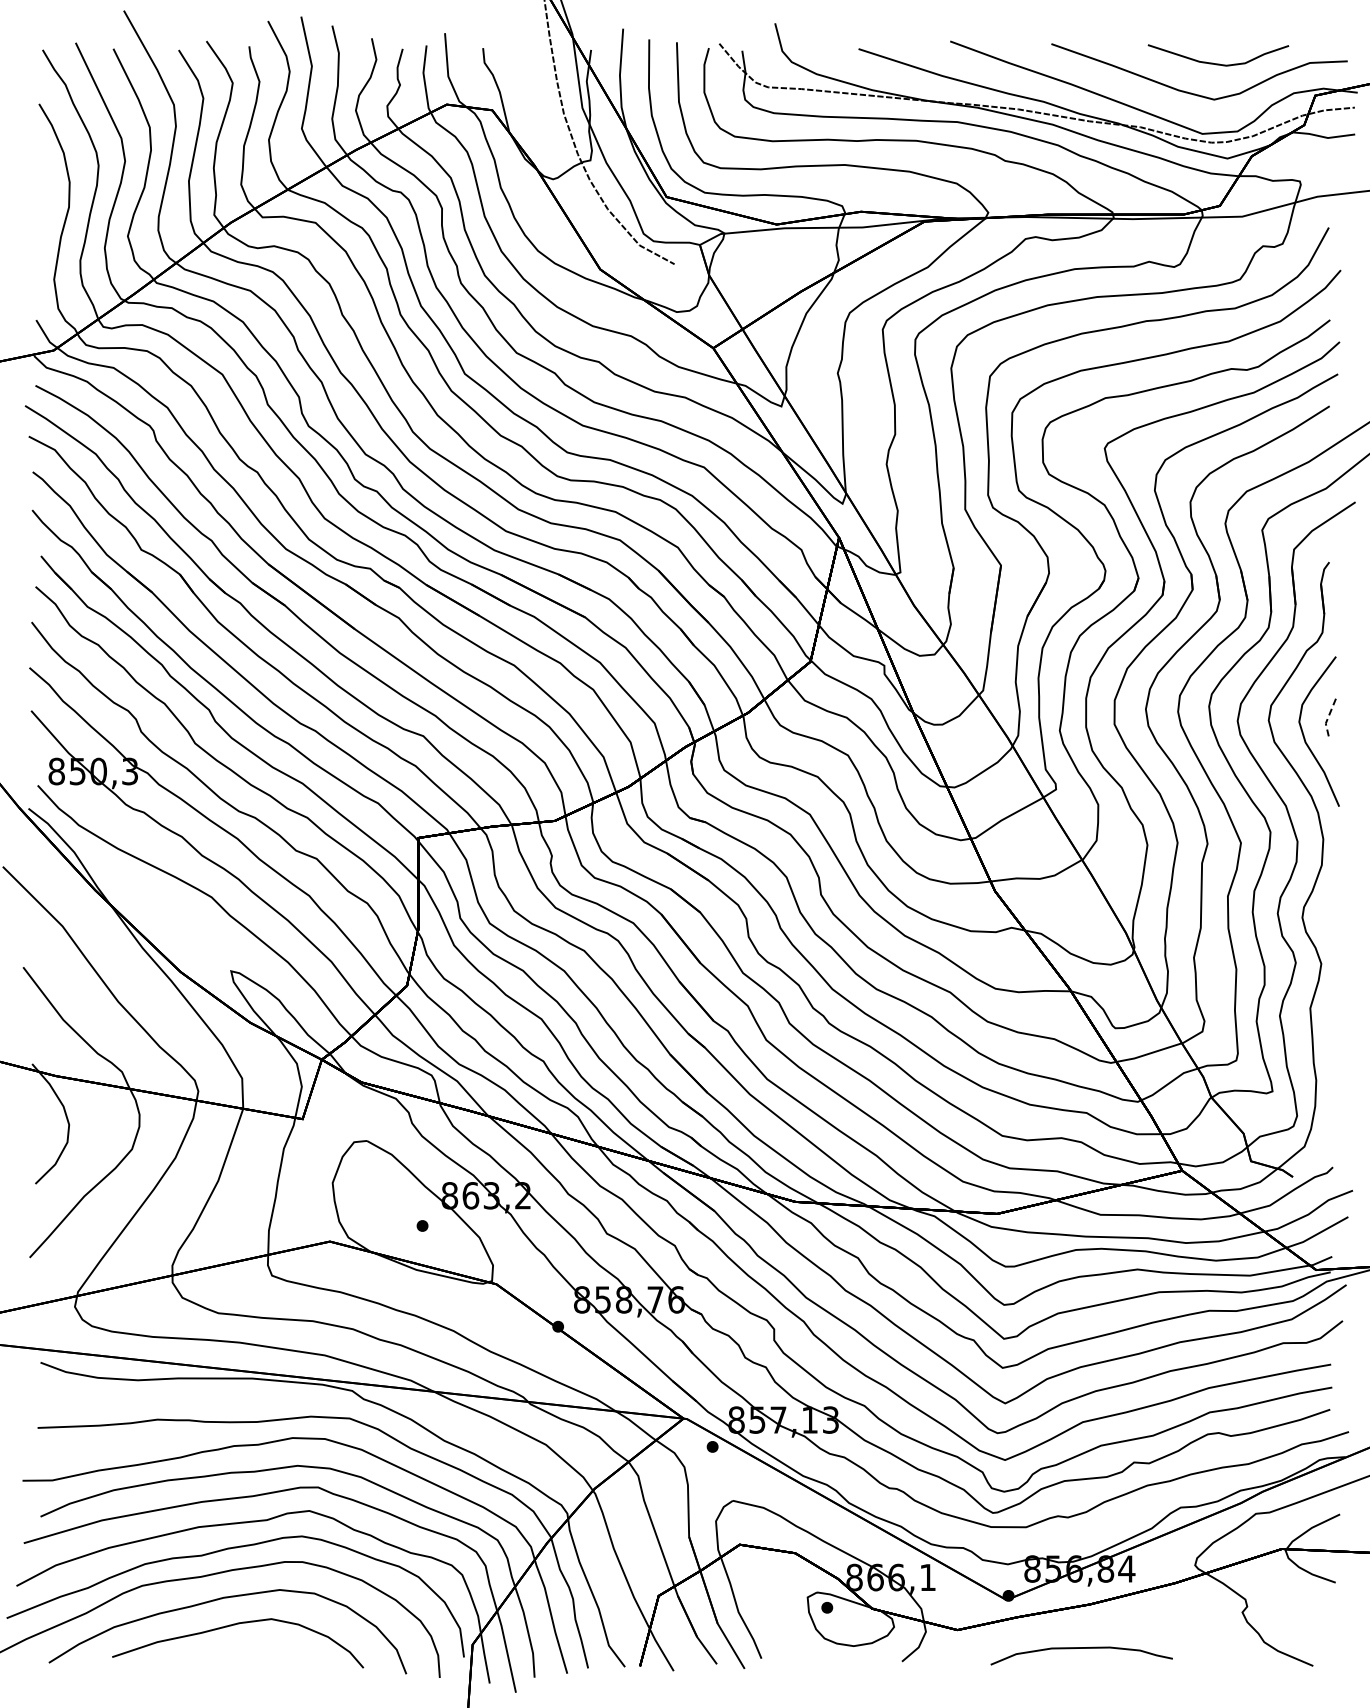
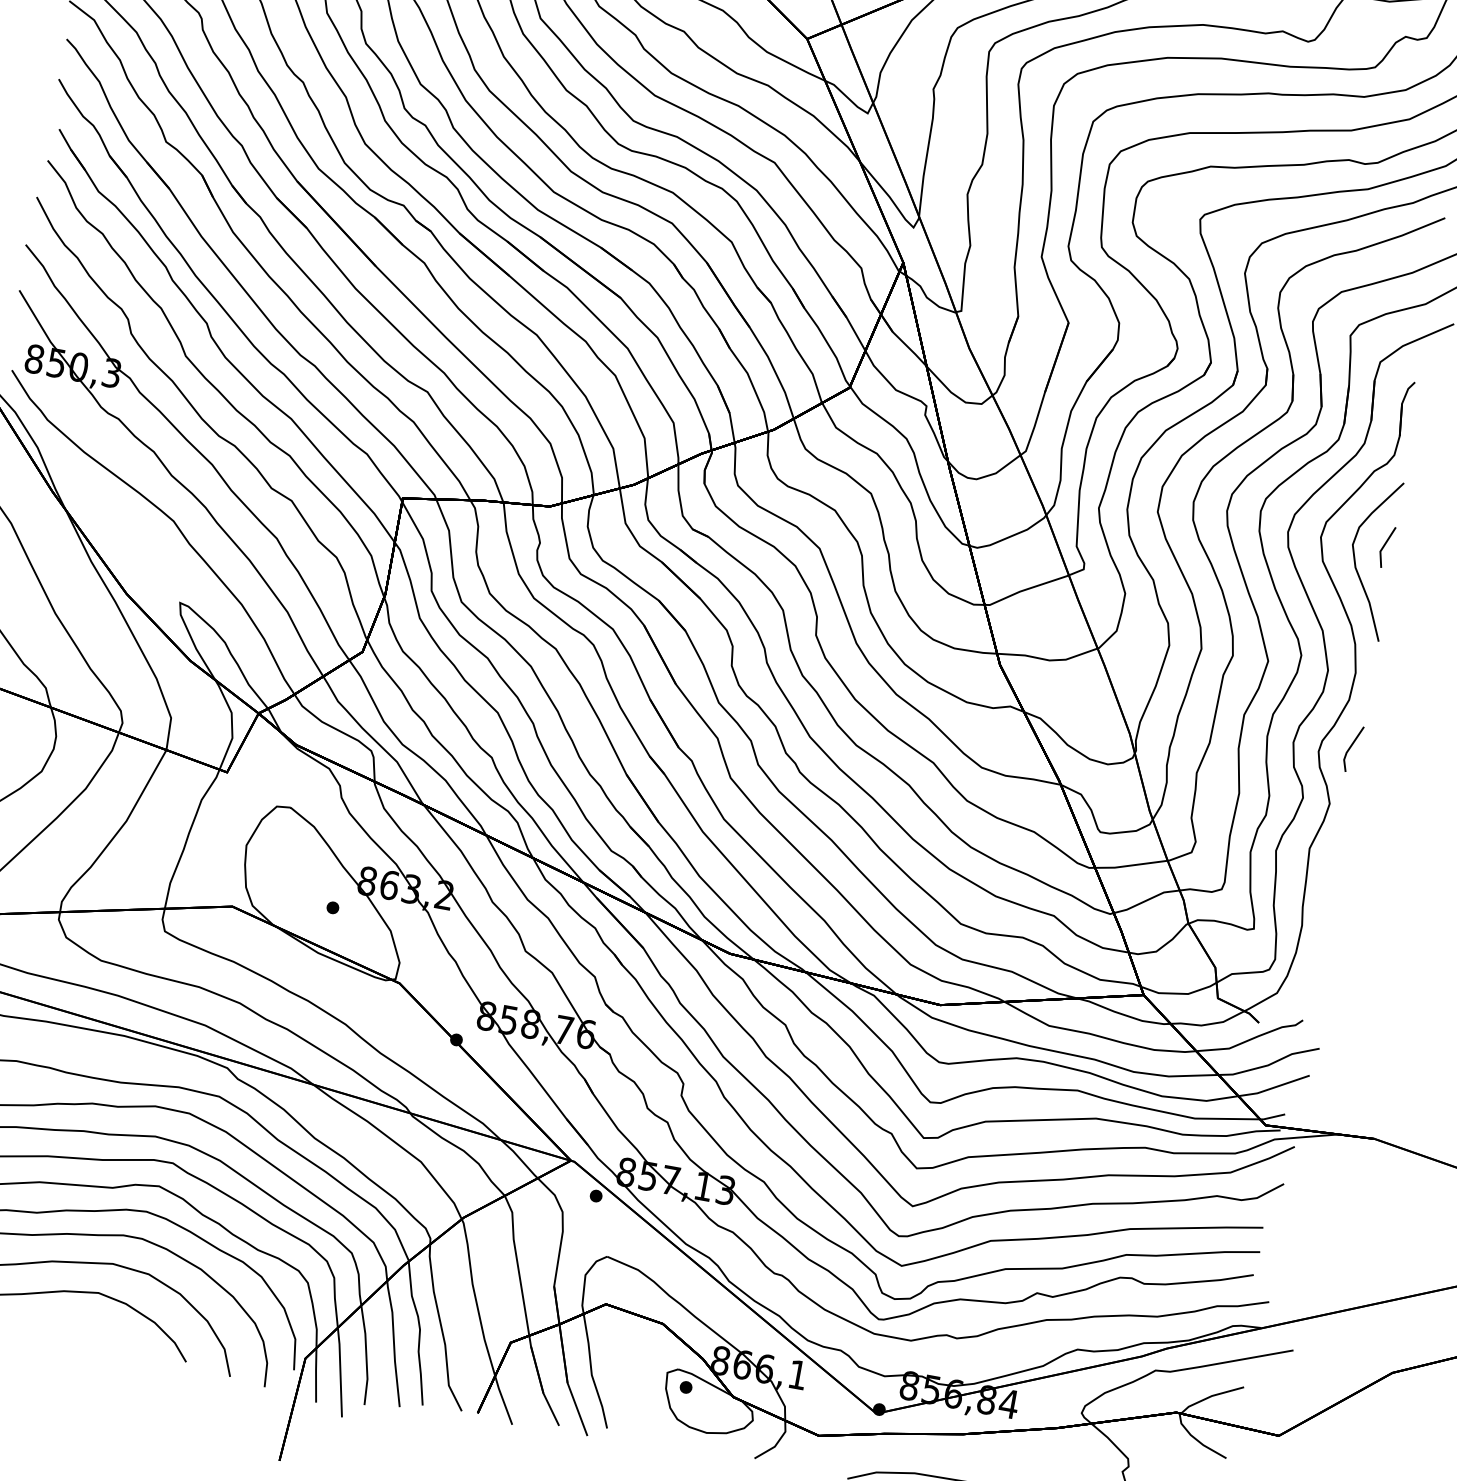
line: (1327, 718) -> (1383, 546), dashed -> solid
line: (1331, 909) -> (1350, 748), added

